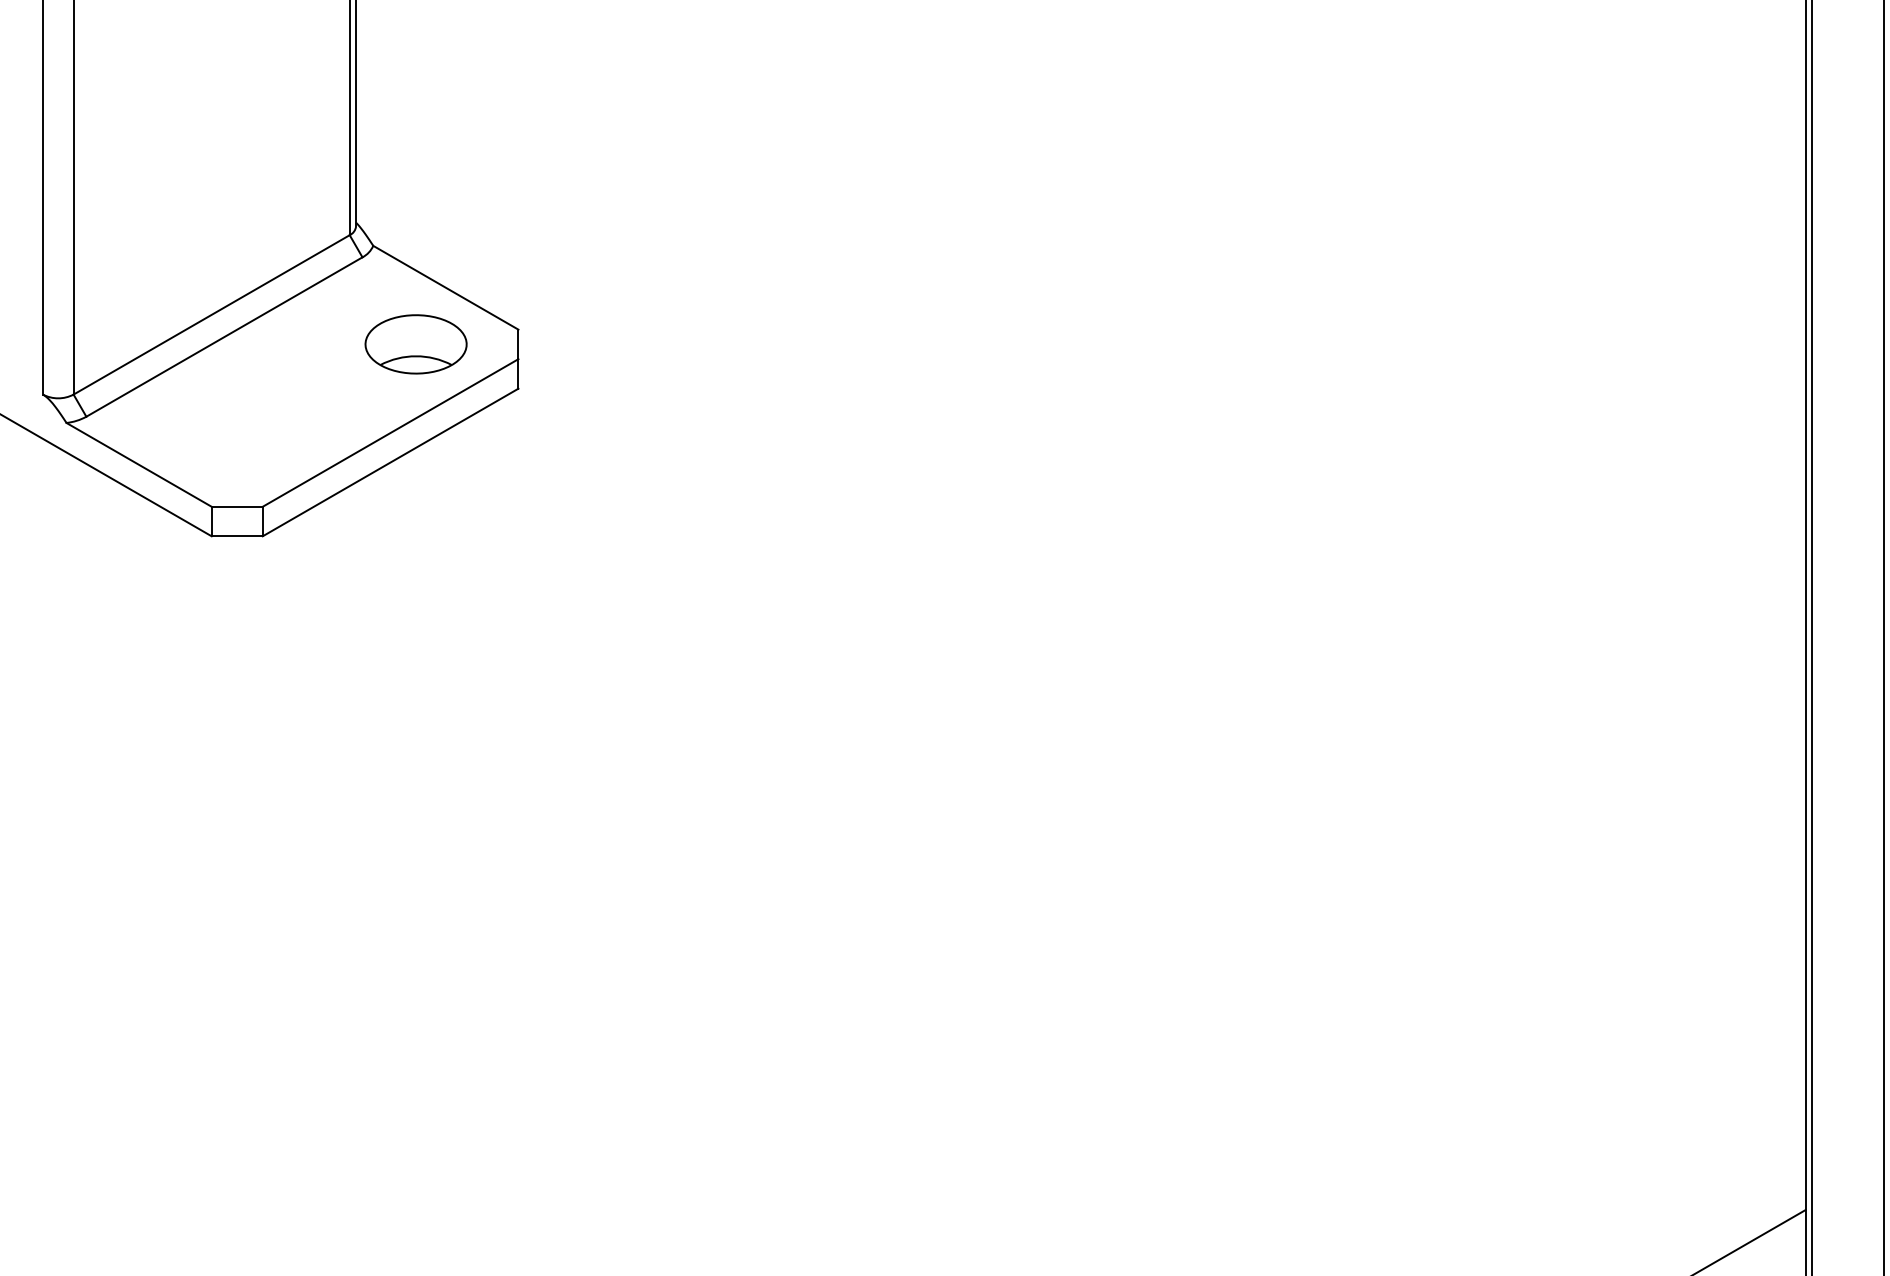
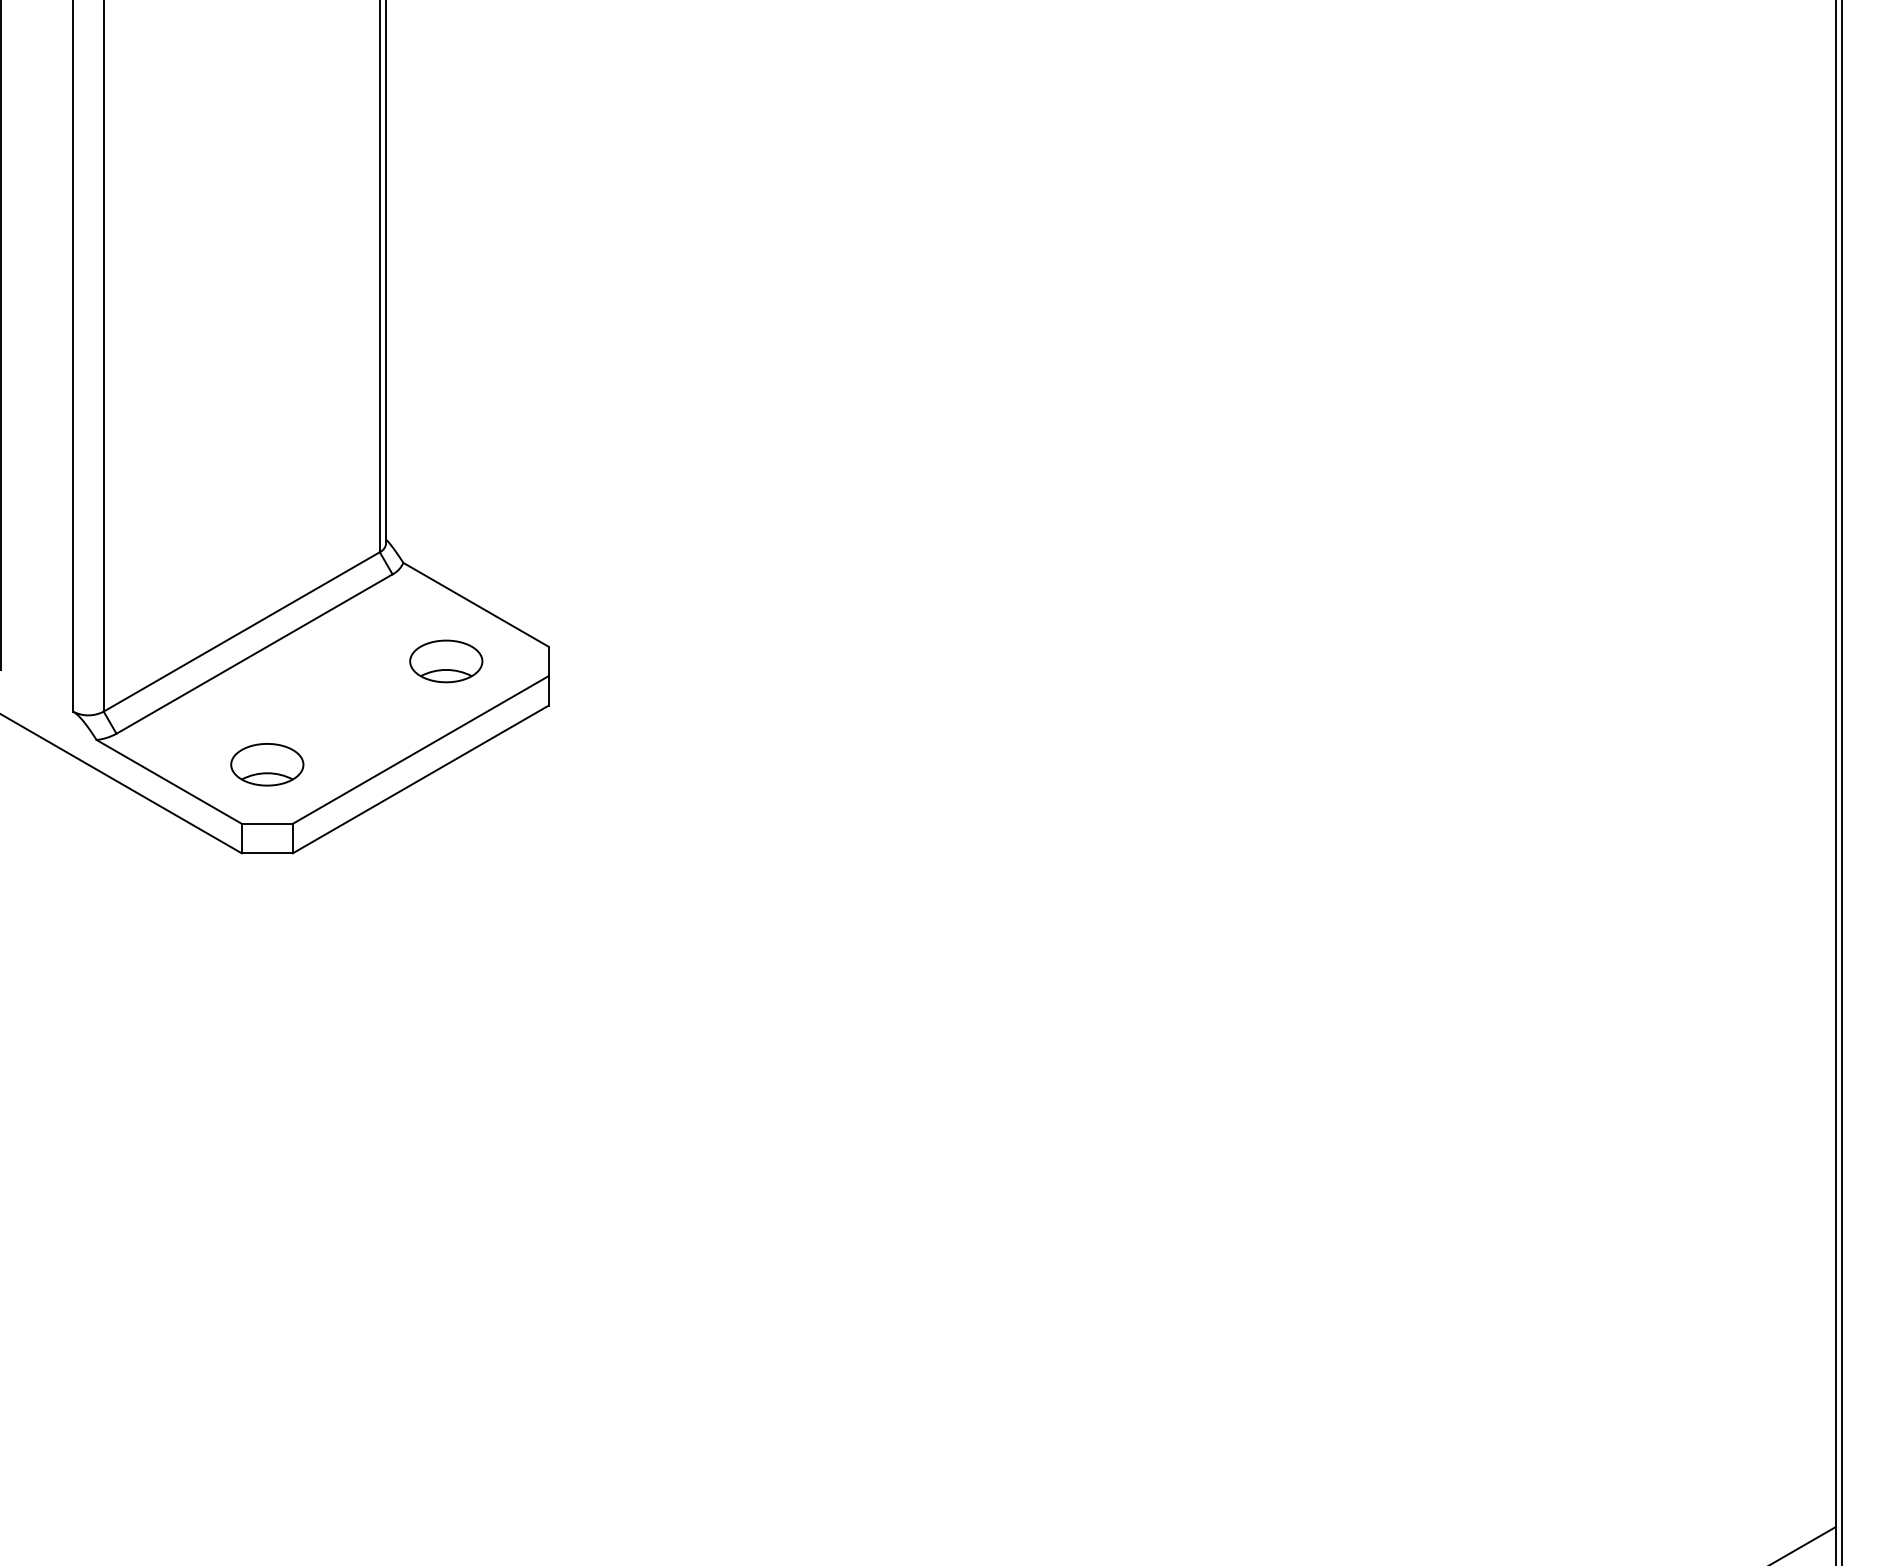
part: (416, 344) -> (446, 661), size x0.71
part: (237, 447) -> (267, 764), added

